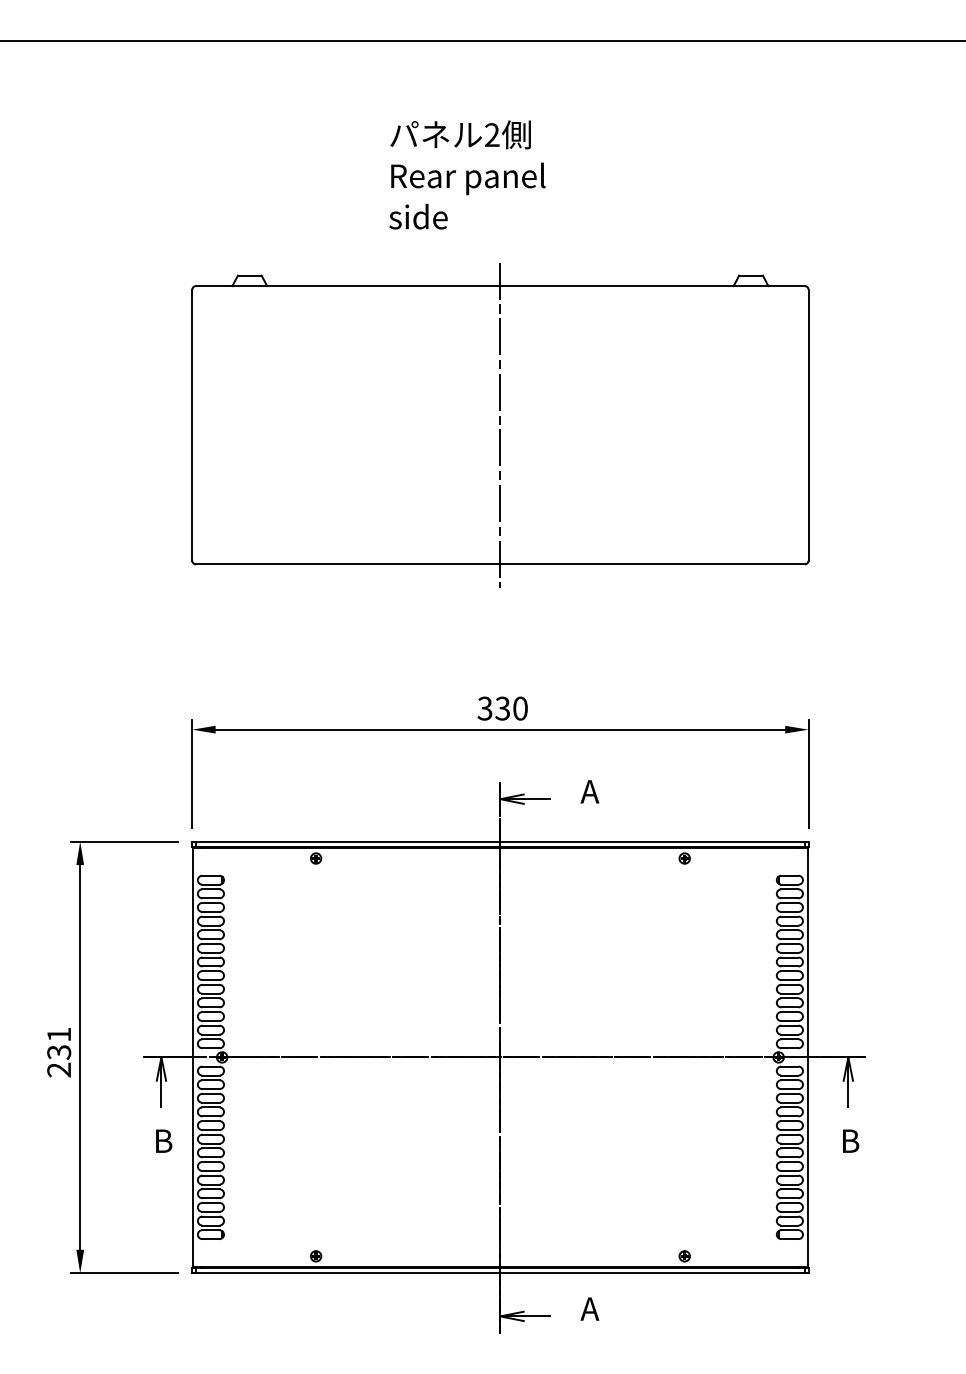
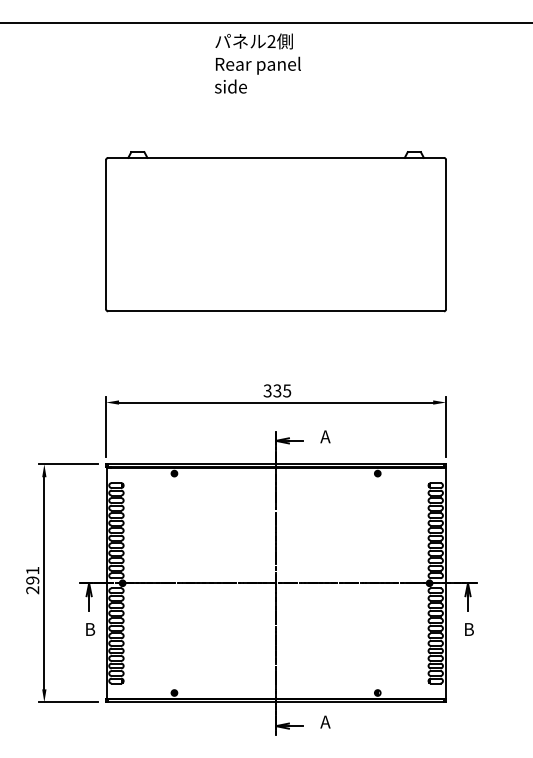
text: (466, 174) -> (257, 63), moved
line: (501, 425) -> (276, 234), removed
text: (521, 707) -> (287, 390), 330 -> 335
text: (58, 1052) -> (32, 580), 231 -> 291

